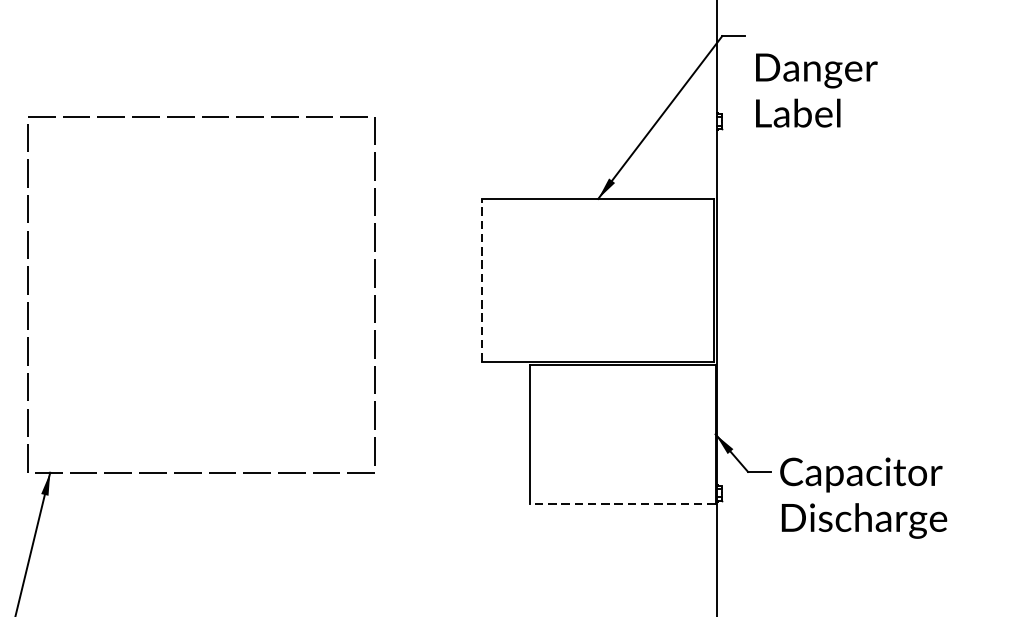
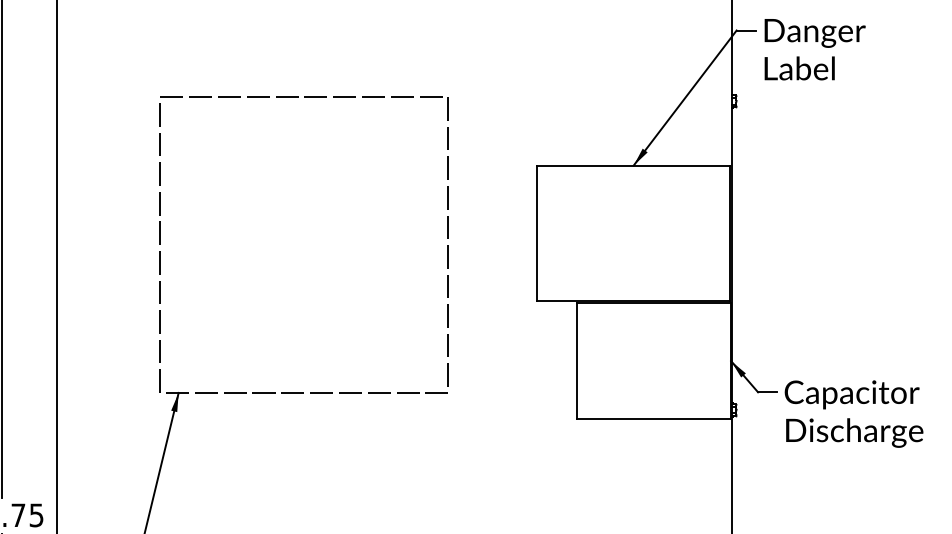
text: (816, 90) -> (814, 49), moved
line: (482, 280) -> (537, 233), dashed -> solid
line: (622, 503) -> (653, 418), dashed -> solid

